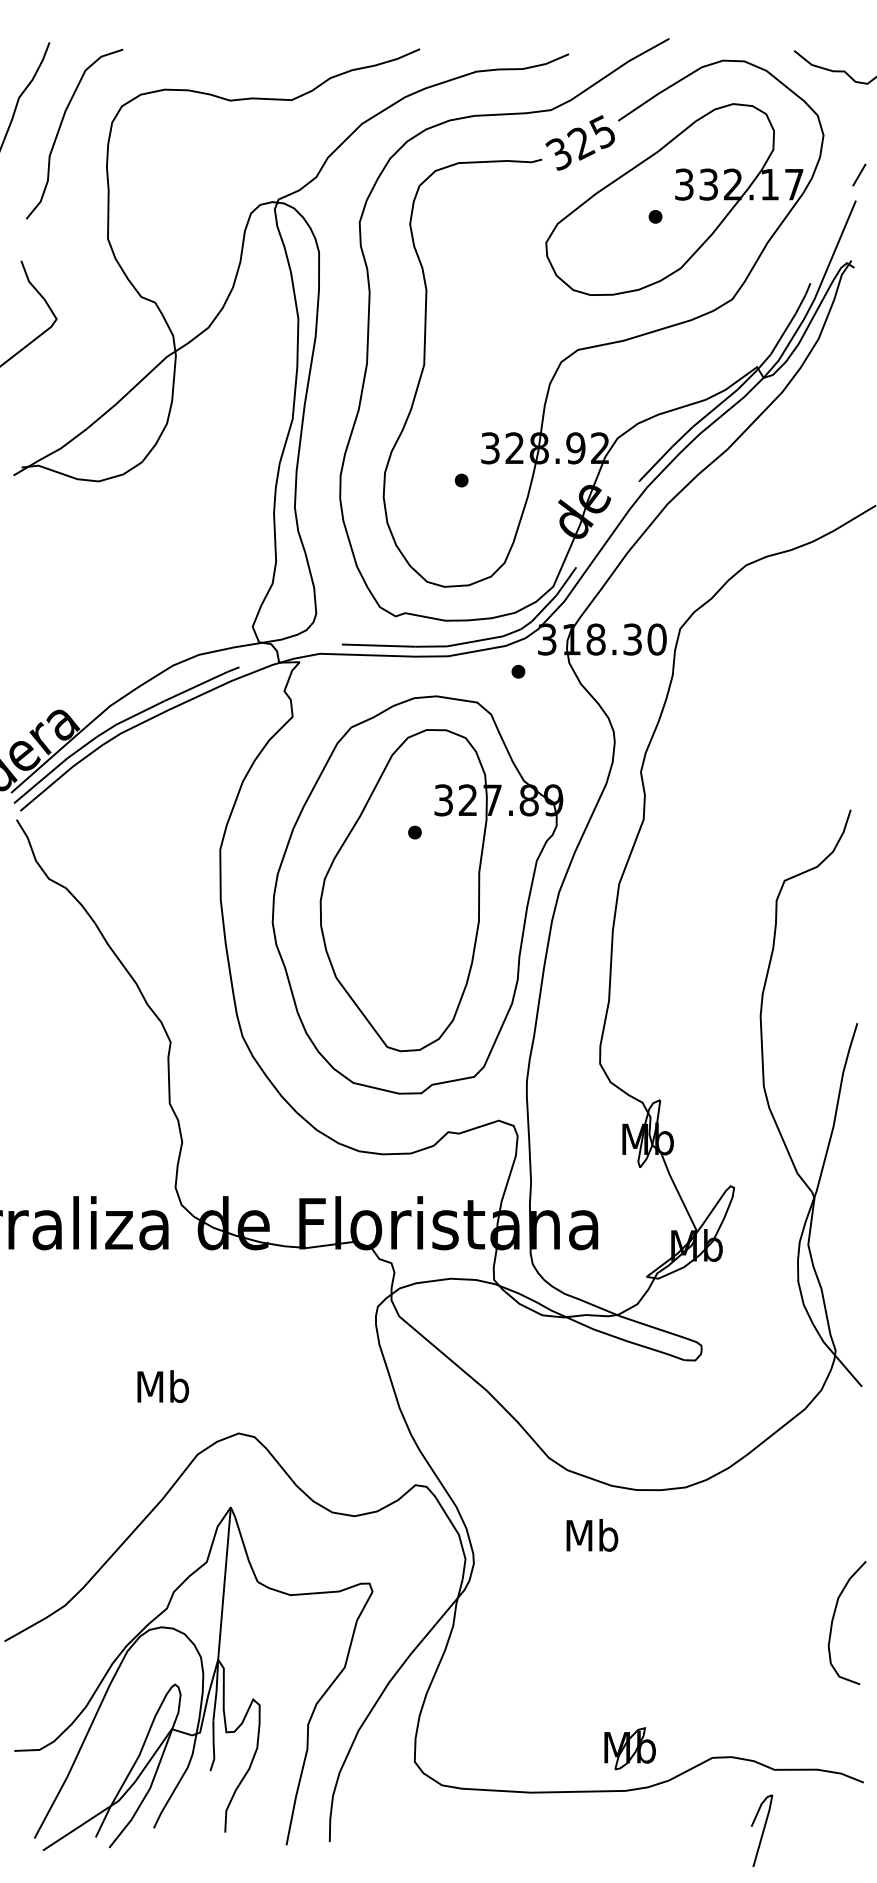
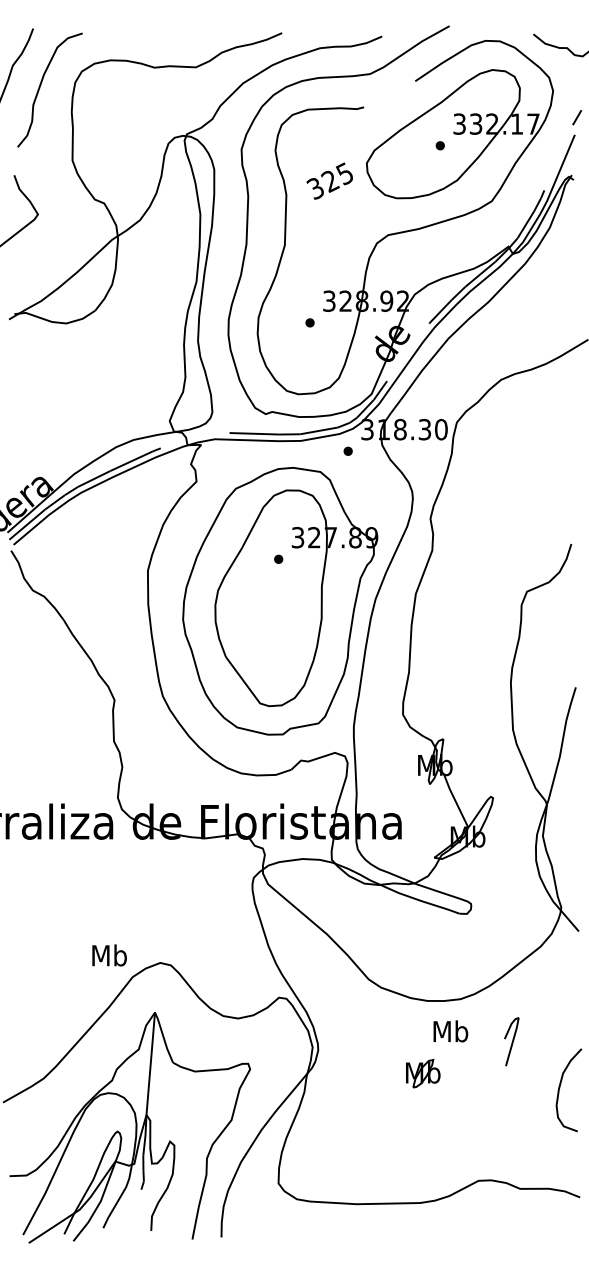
text: (579, 142) -> (329, 180), moved
text: (163, 1386) -> (109, 955), moved
text: (591, 1535) -> (450, 1031), moved
part: (630, 1748) -> (423, 1073), moved
curve: (763, 1830) -> (512, 1041), moved

